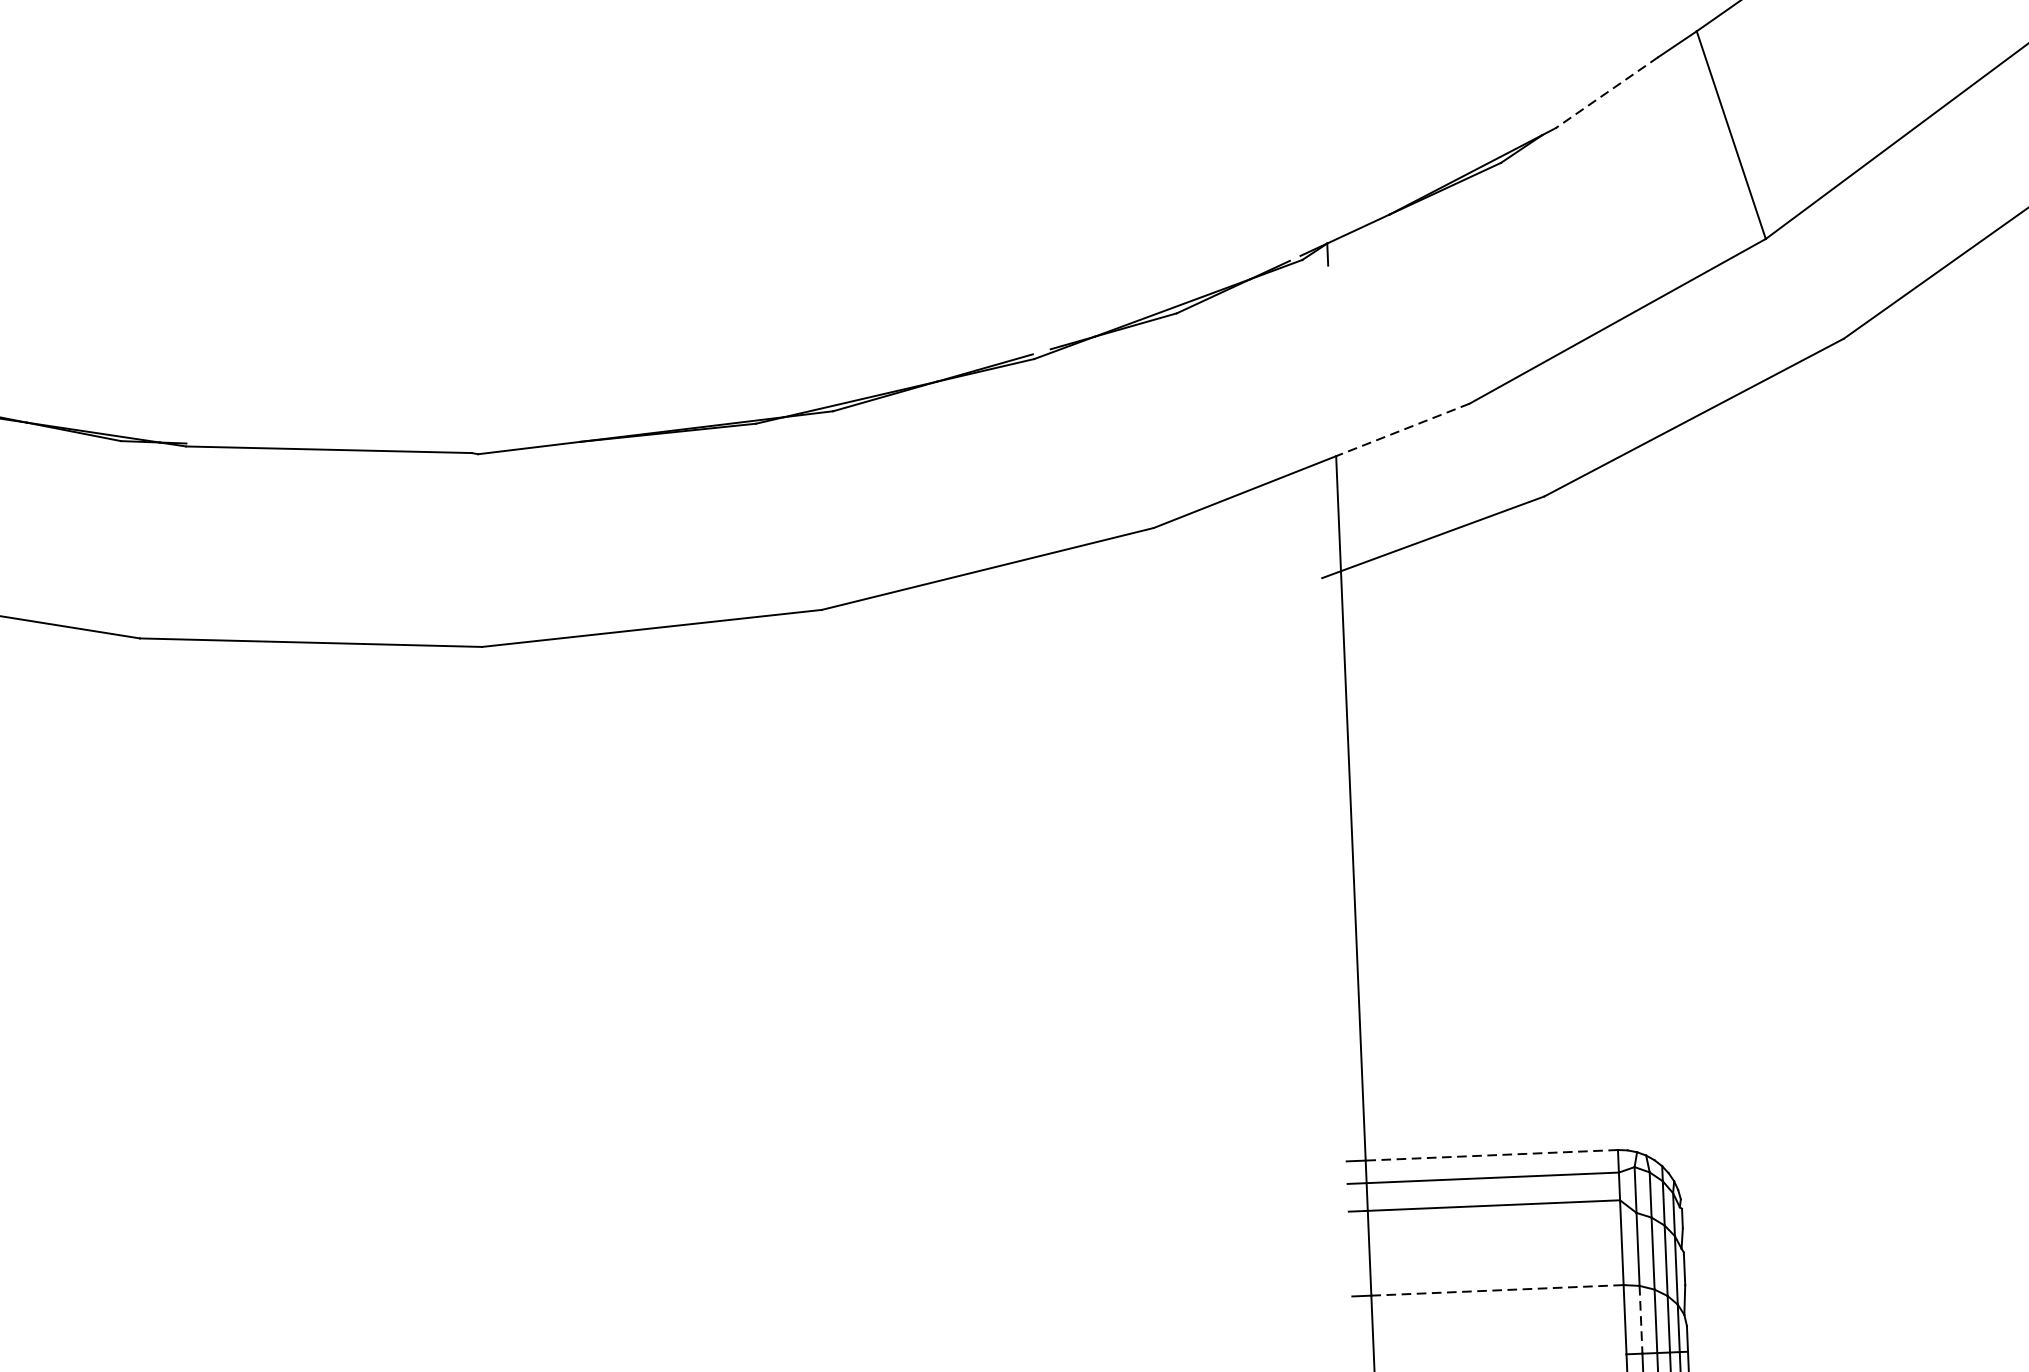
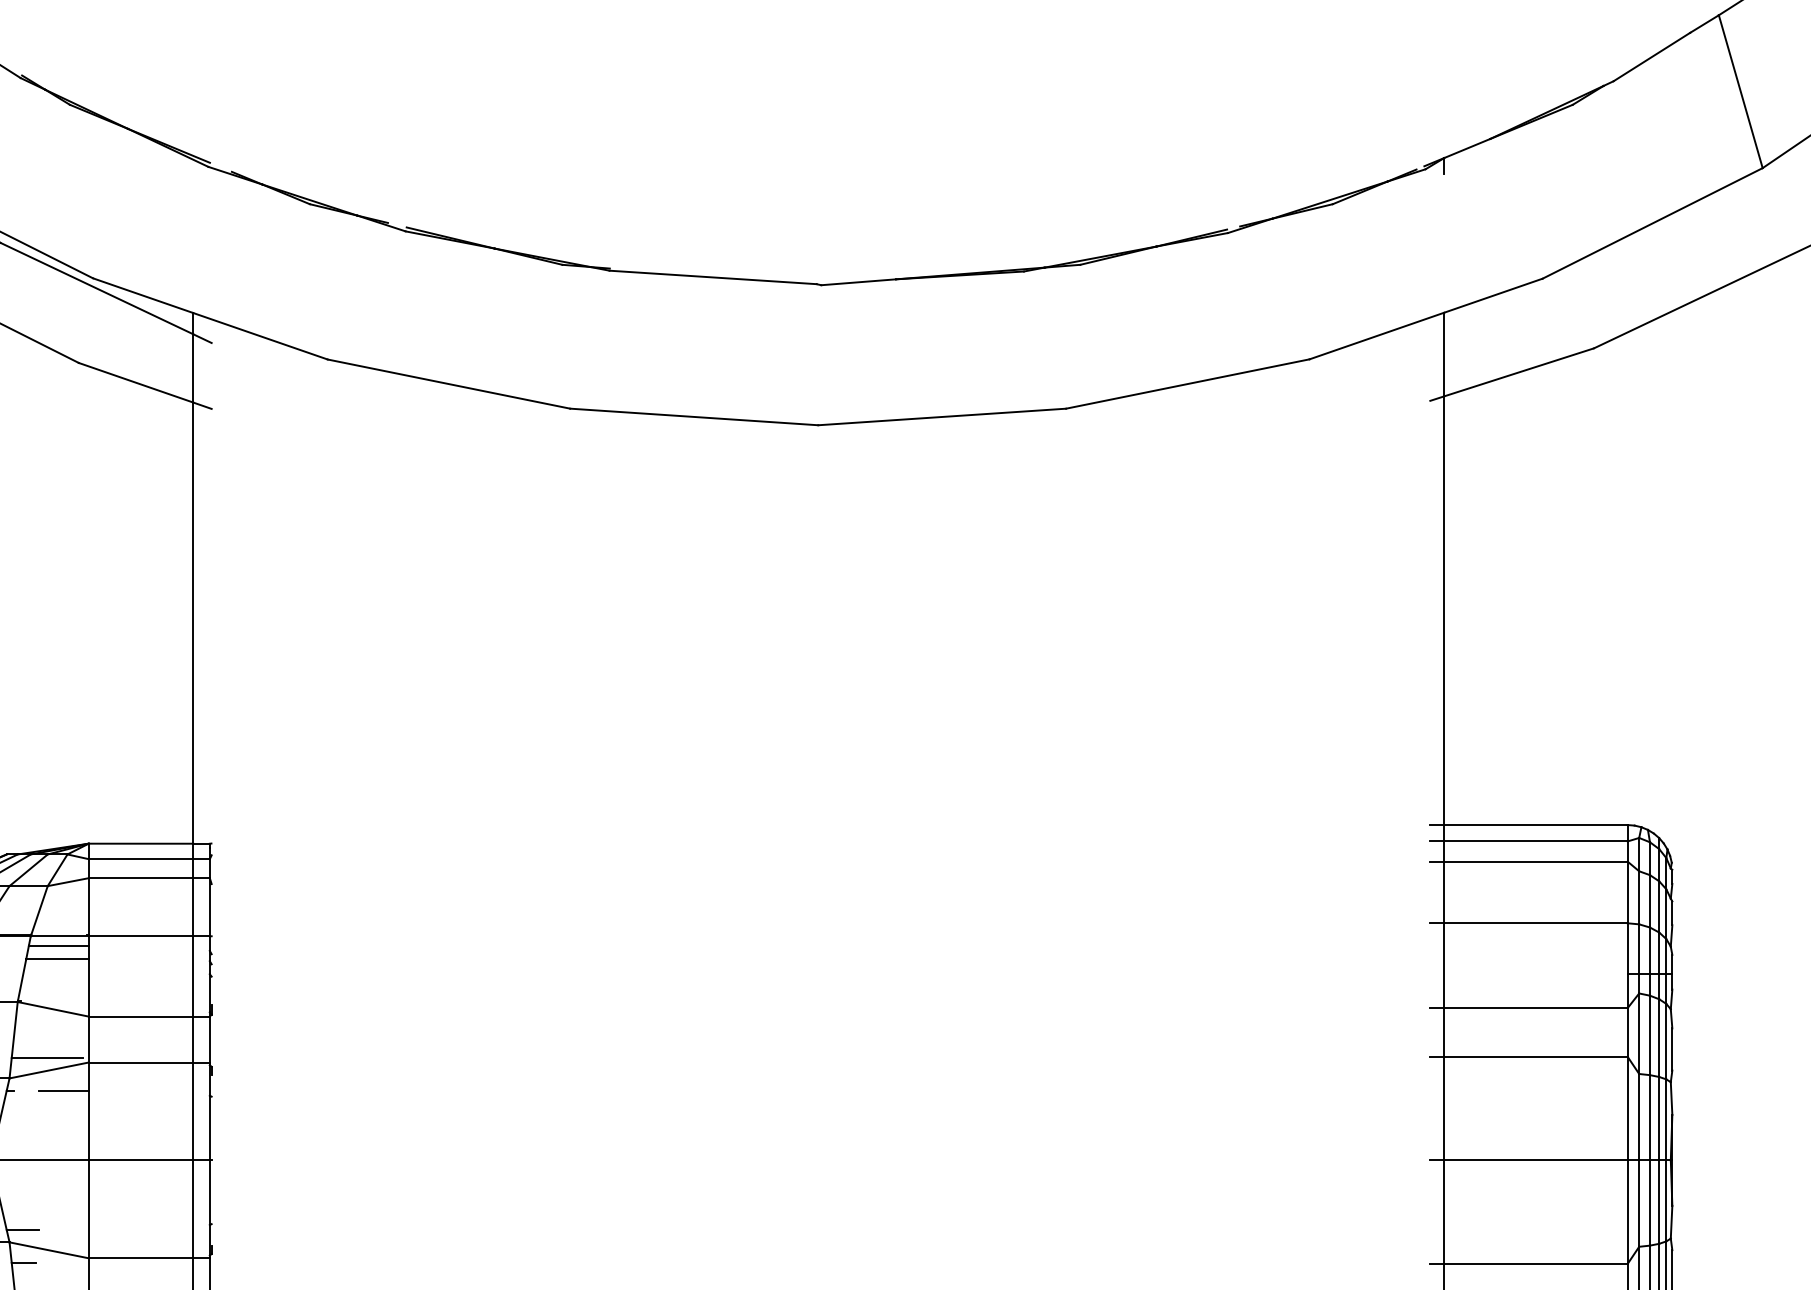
line: (1606, 93) -> (1651, 57), dashed -> solid
line: (1401, 429) -> (1492, 295), dashed -> solid
line: (1491, 1155) -> (1535, 825), dashed -> solid
line: (1496, 1290) -> (1535, 923), dashed -> solid
line: (1641, 1320) -> (1639, 949), dashed -> solid

